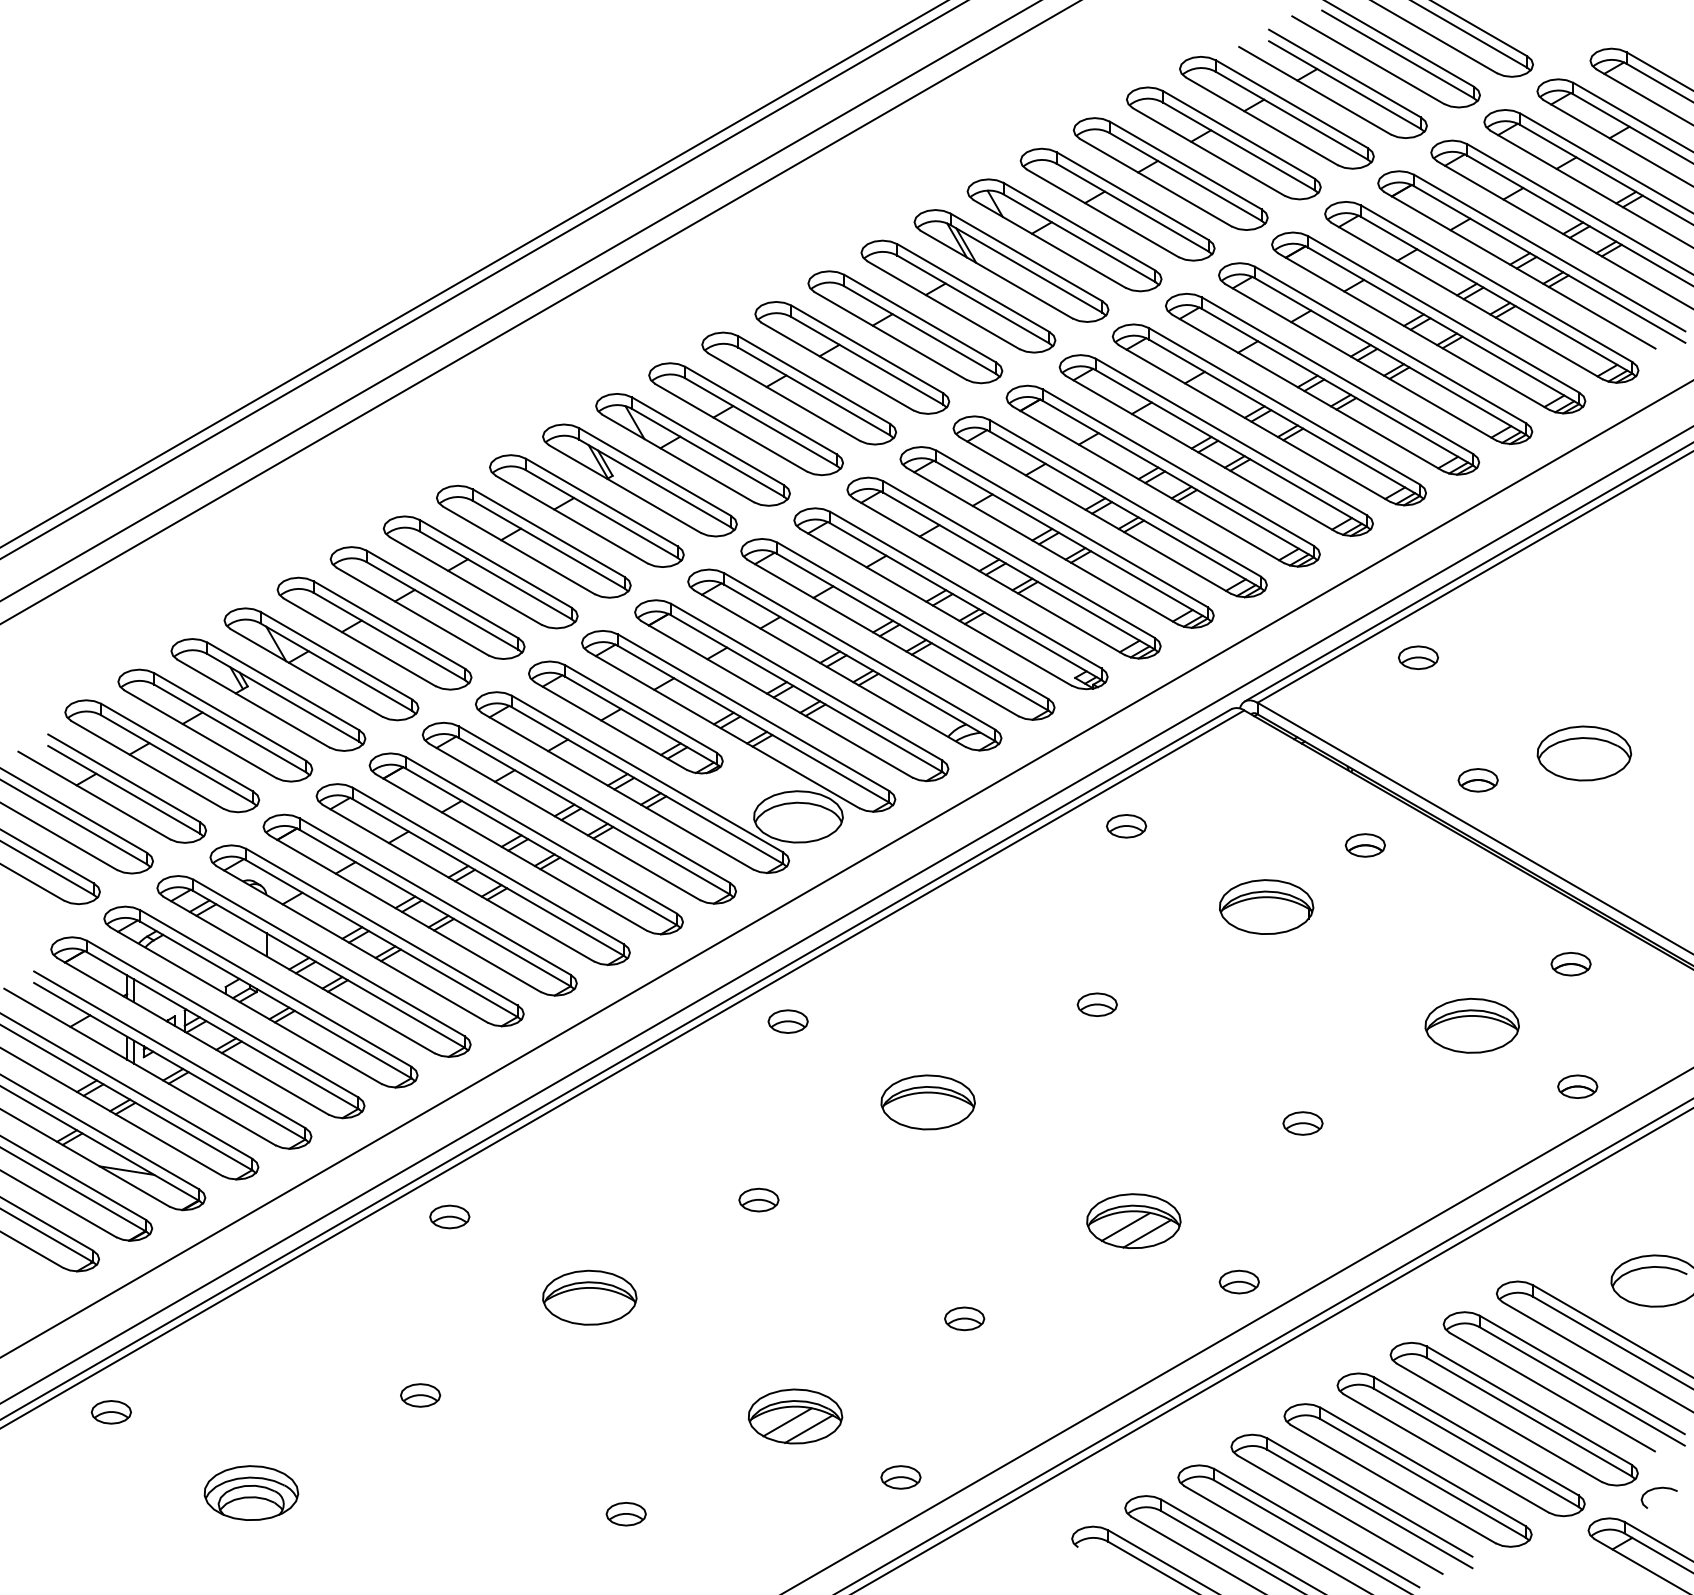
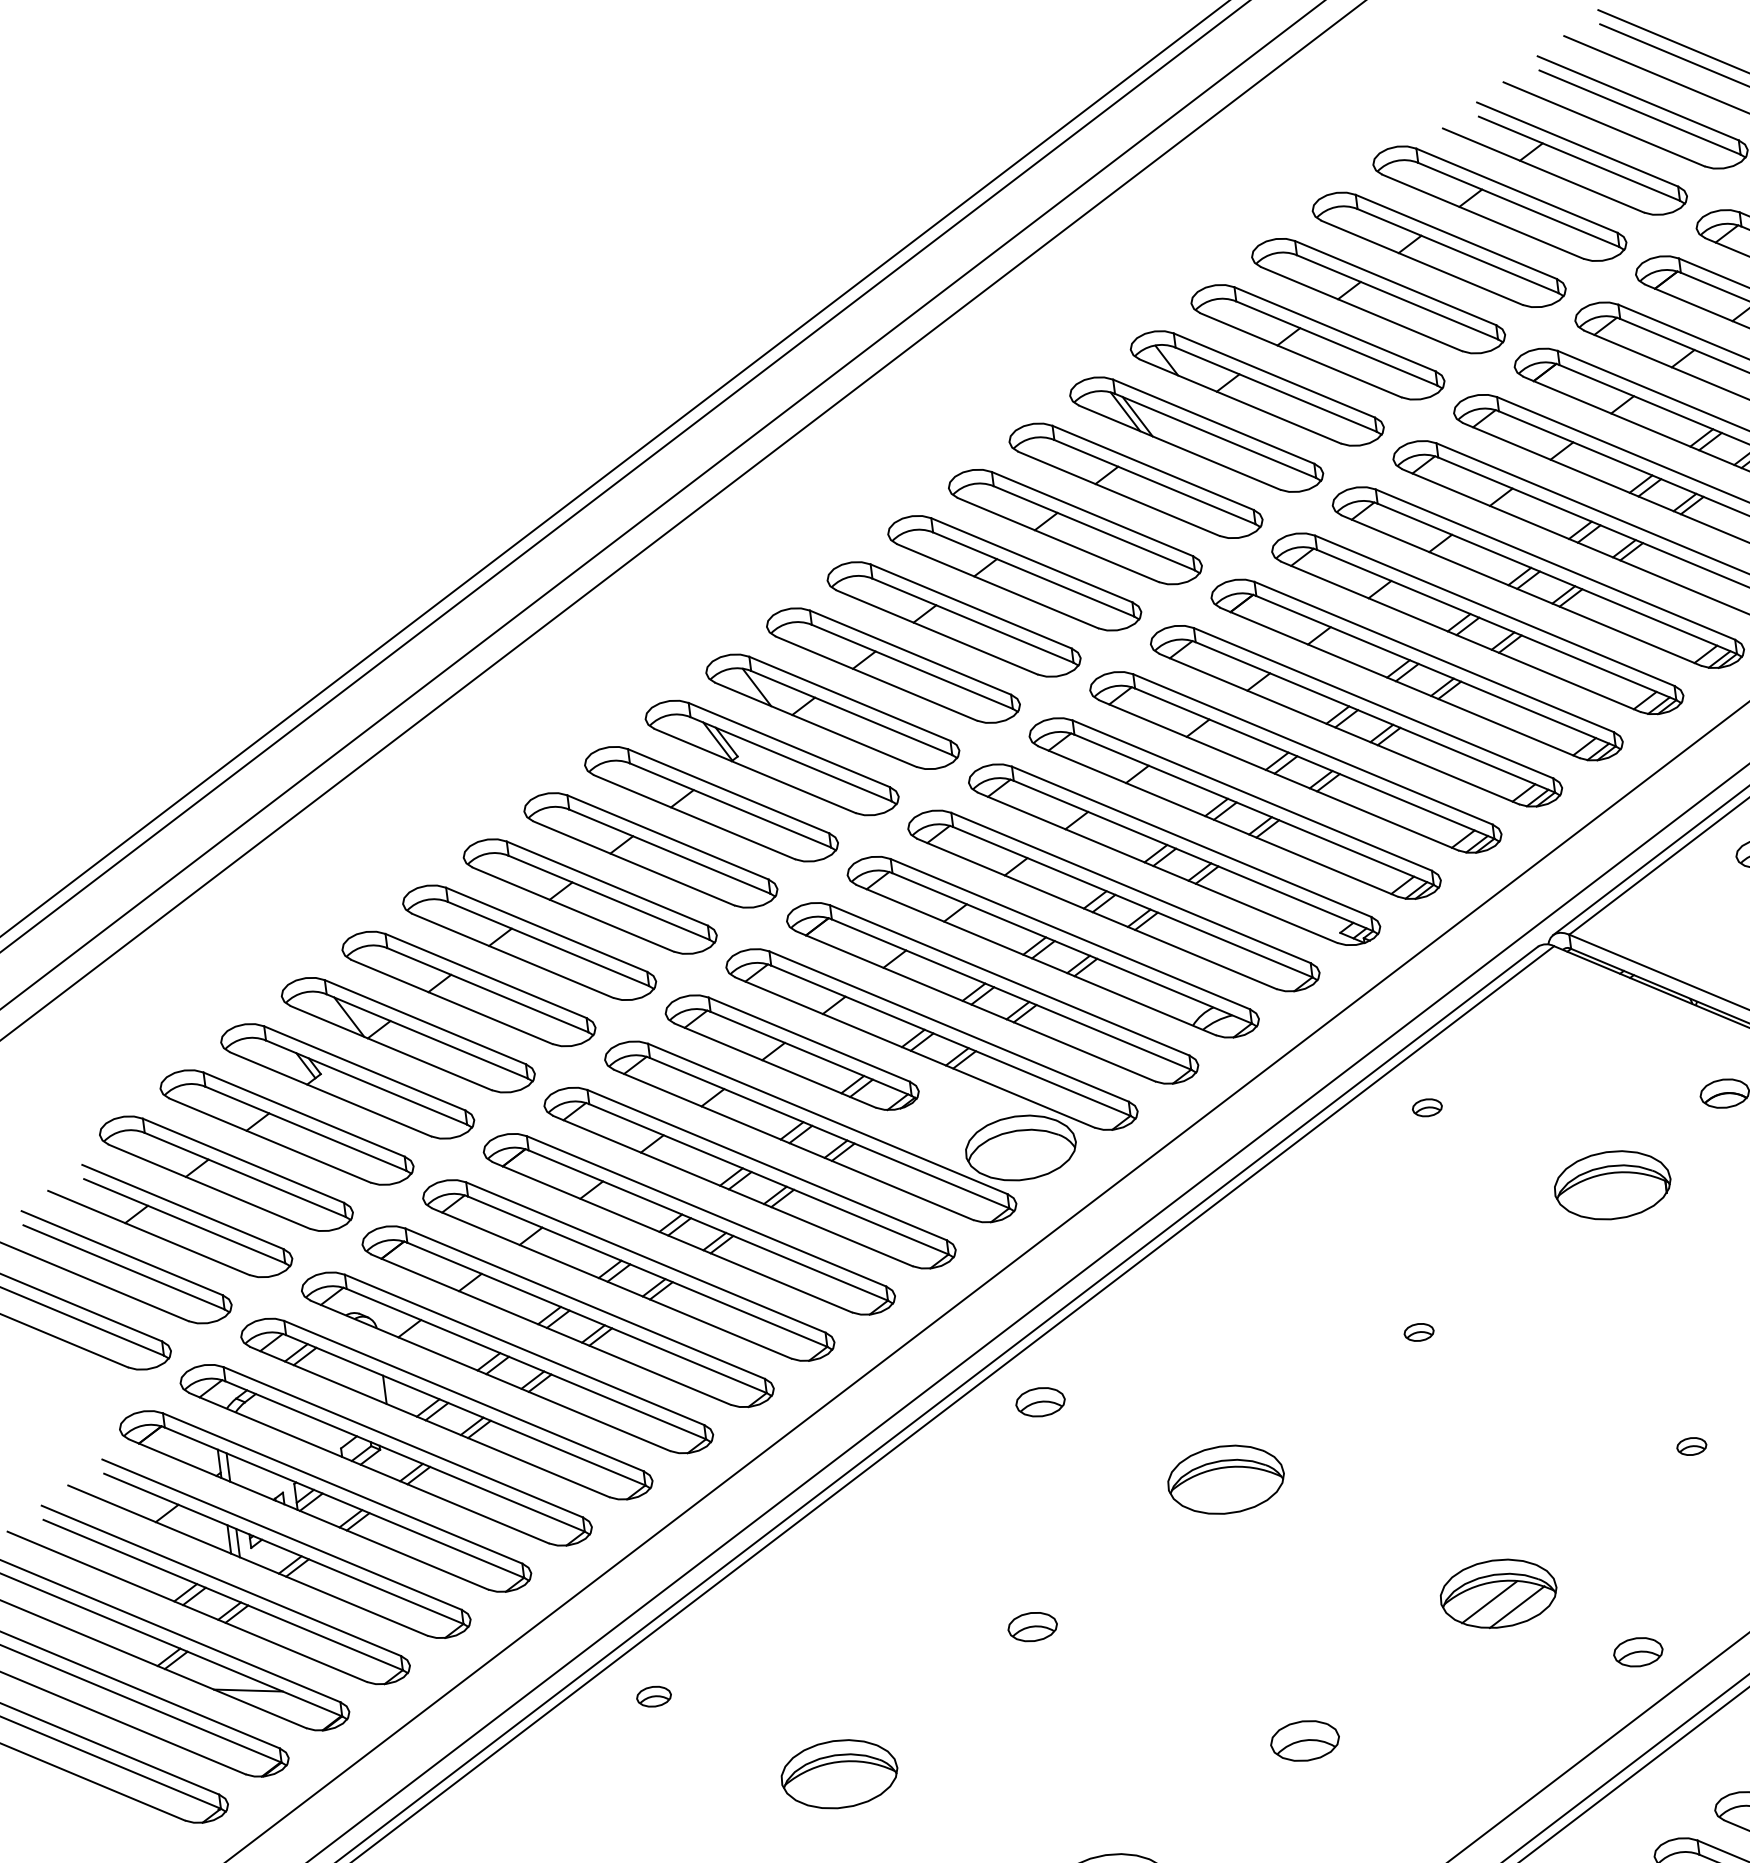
part: (1126, 826) -> (1427, 1108), size x0.6
part: (1096, 1004) -> (1418, 1332), size x0.6
part: (1302, 1123) -> (1691, 1446), size x0.6
part: (449, 1216) -> (653, 1696), size x0.7
part: (964, 1318) -> (1305, 1740), size x1.4

